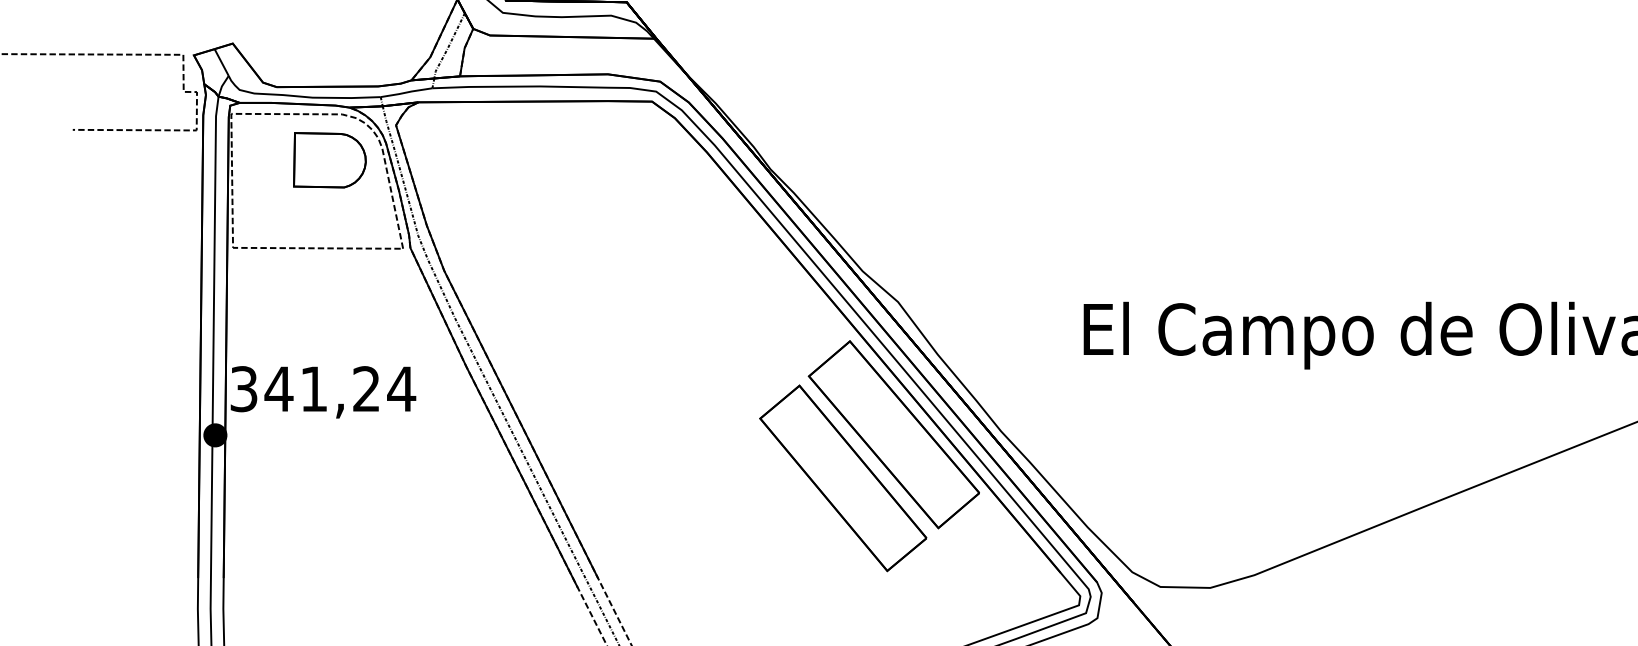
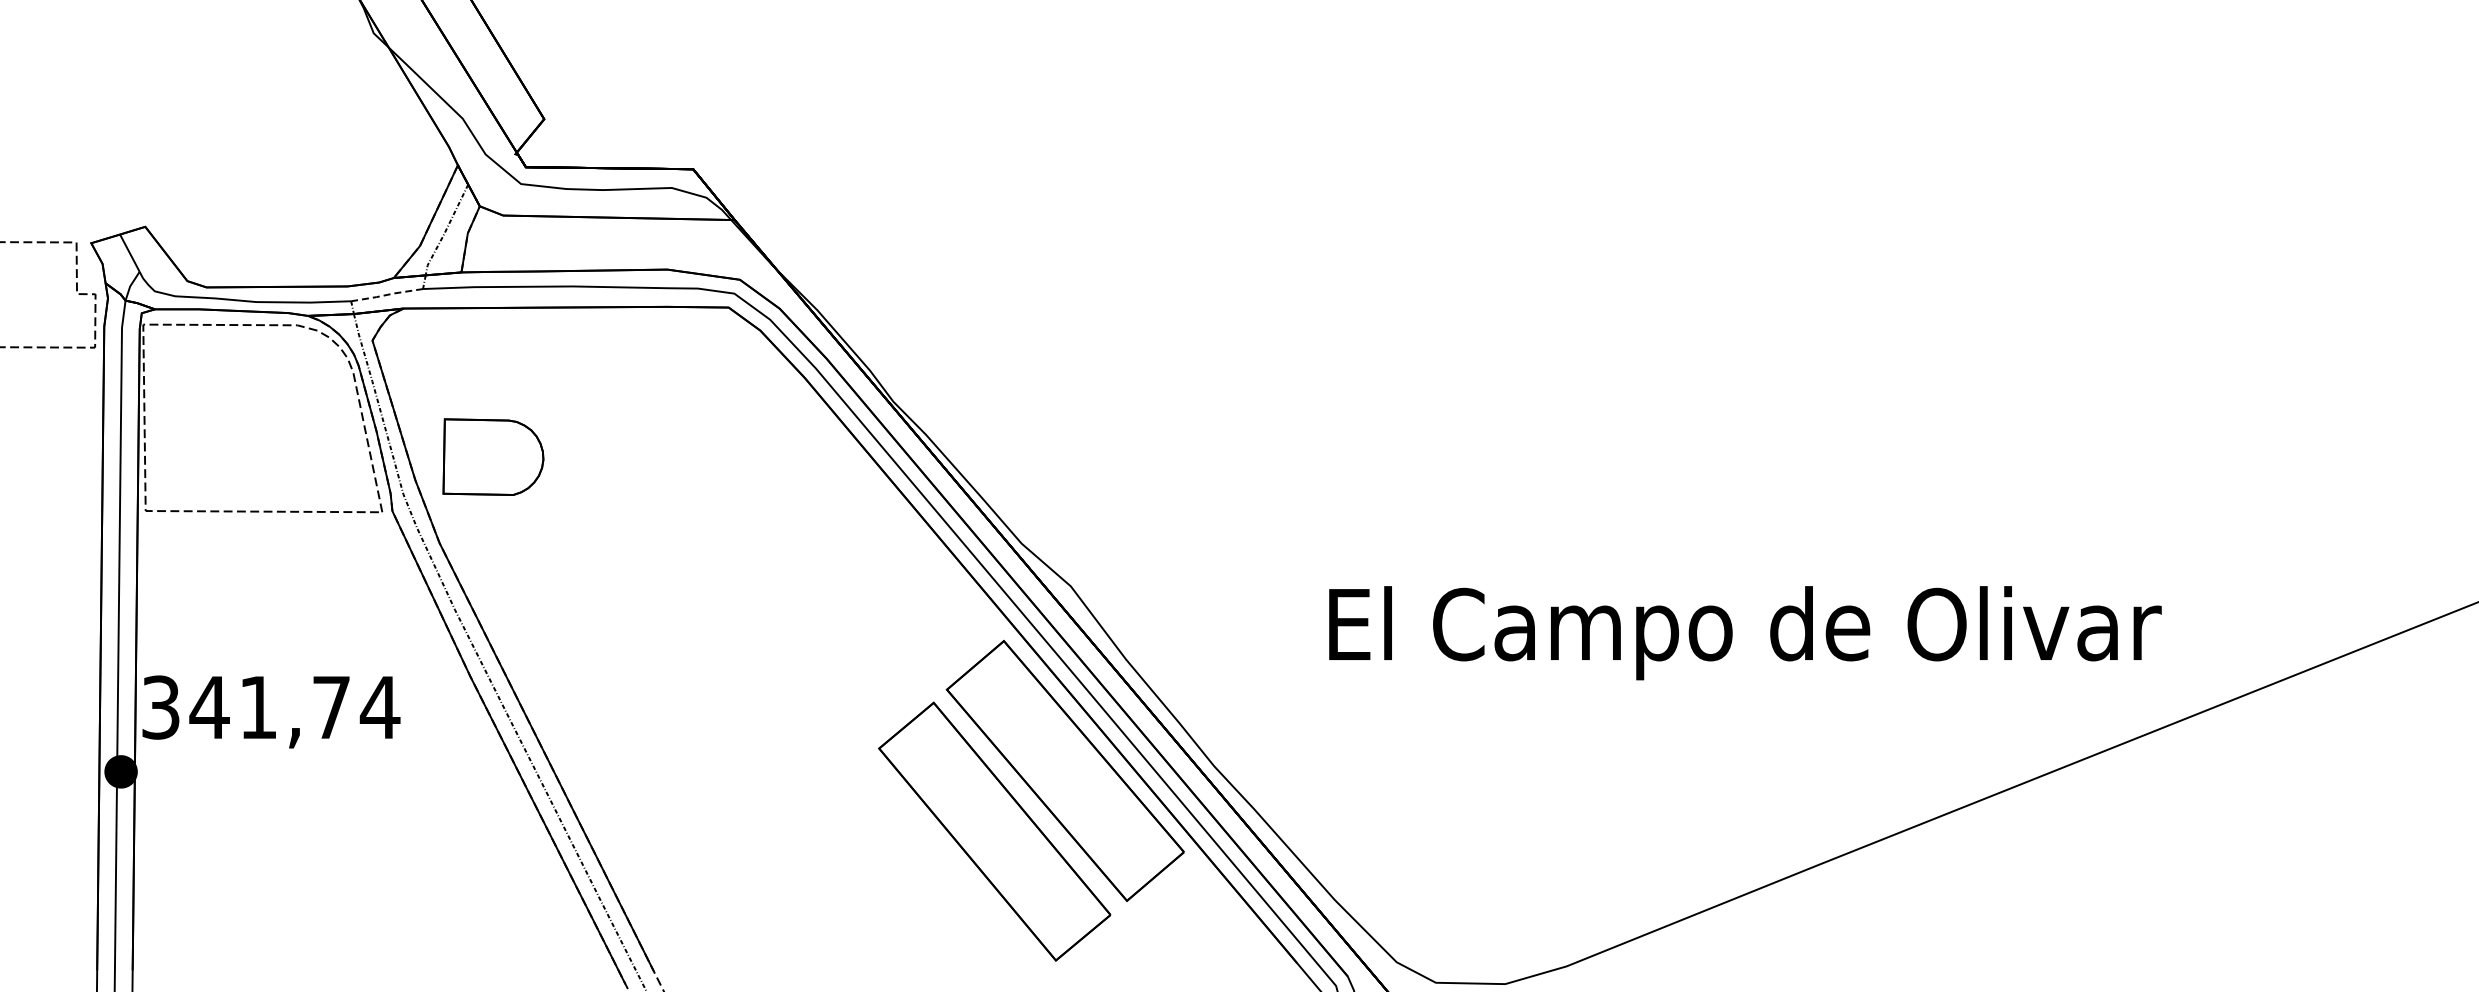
line: (406, 92) -> (387, 294), solid -> dashed
part: (329, 159) -> (493, 456), moved
text: (366, 388) -> (331, 706), 341,24 -> 341,74

